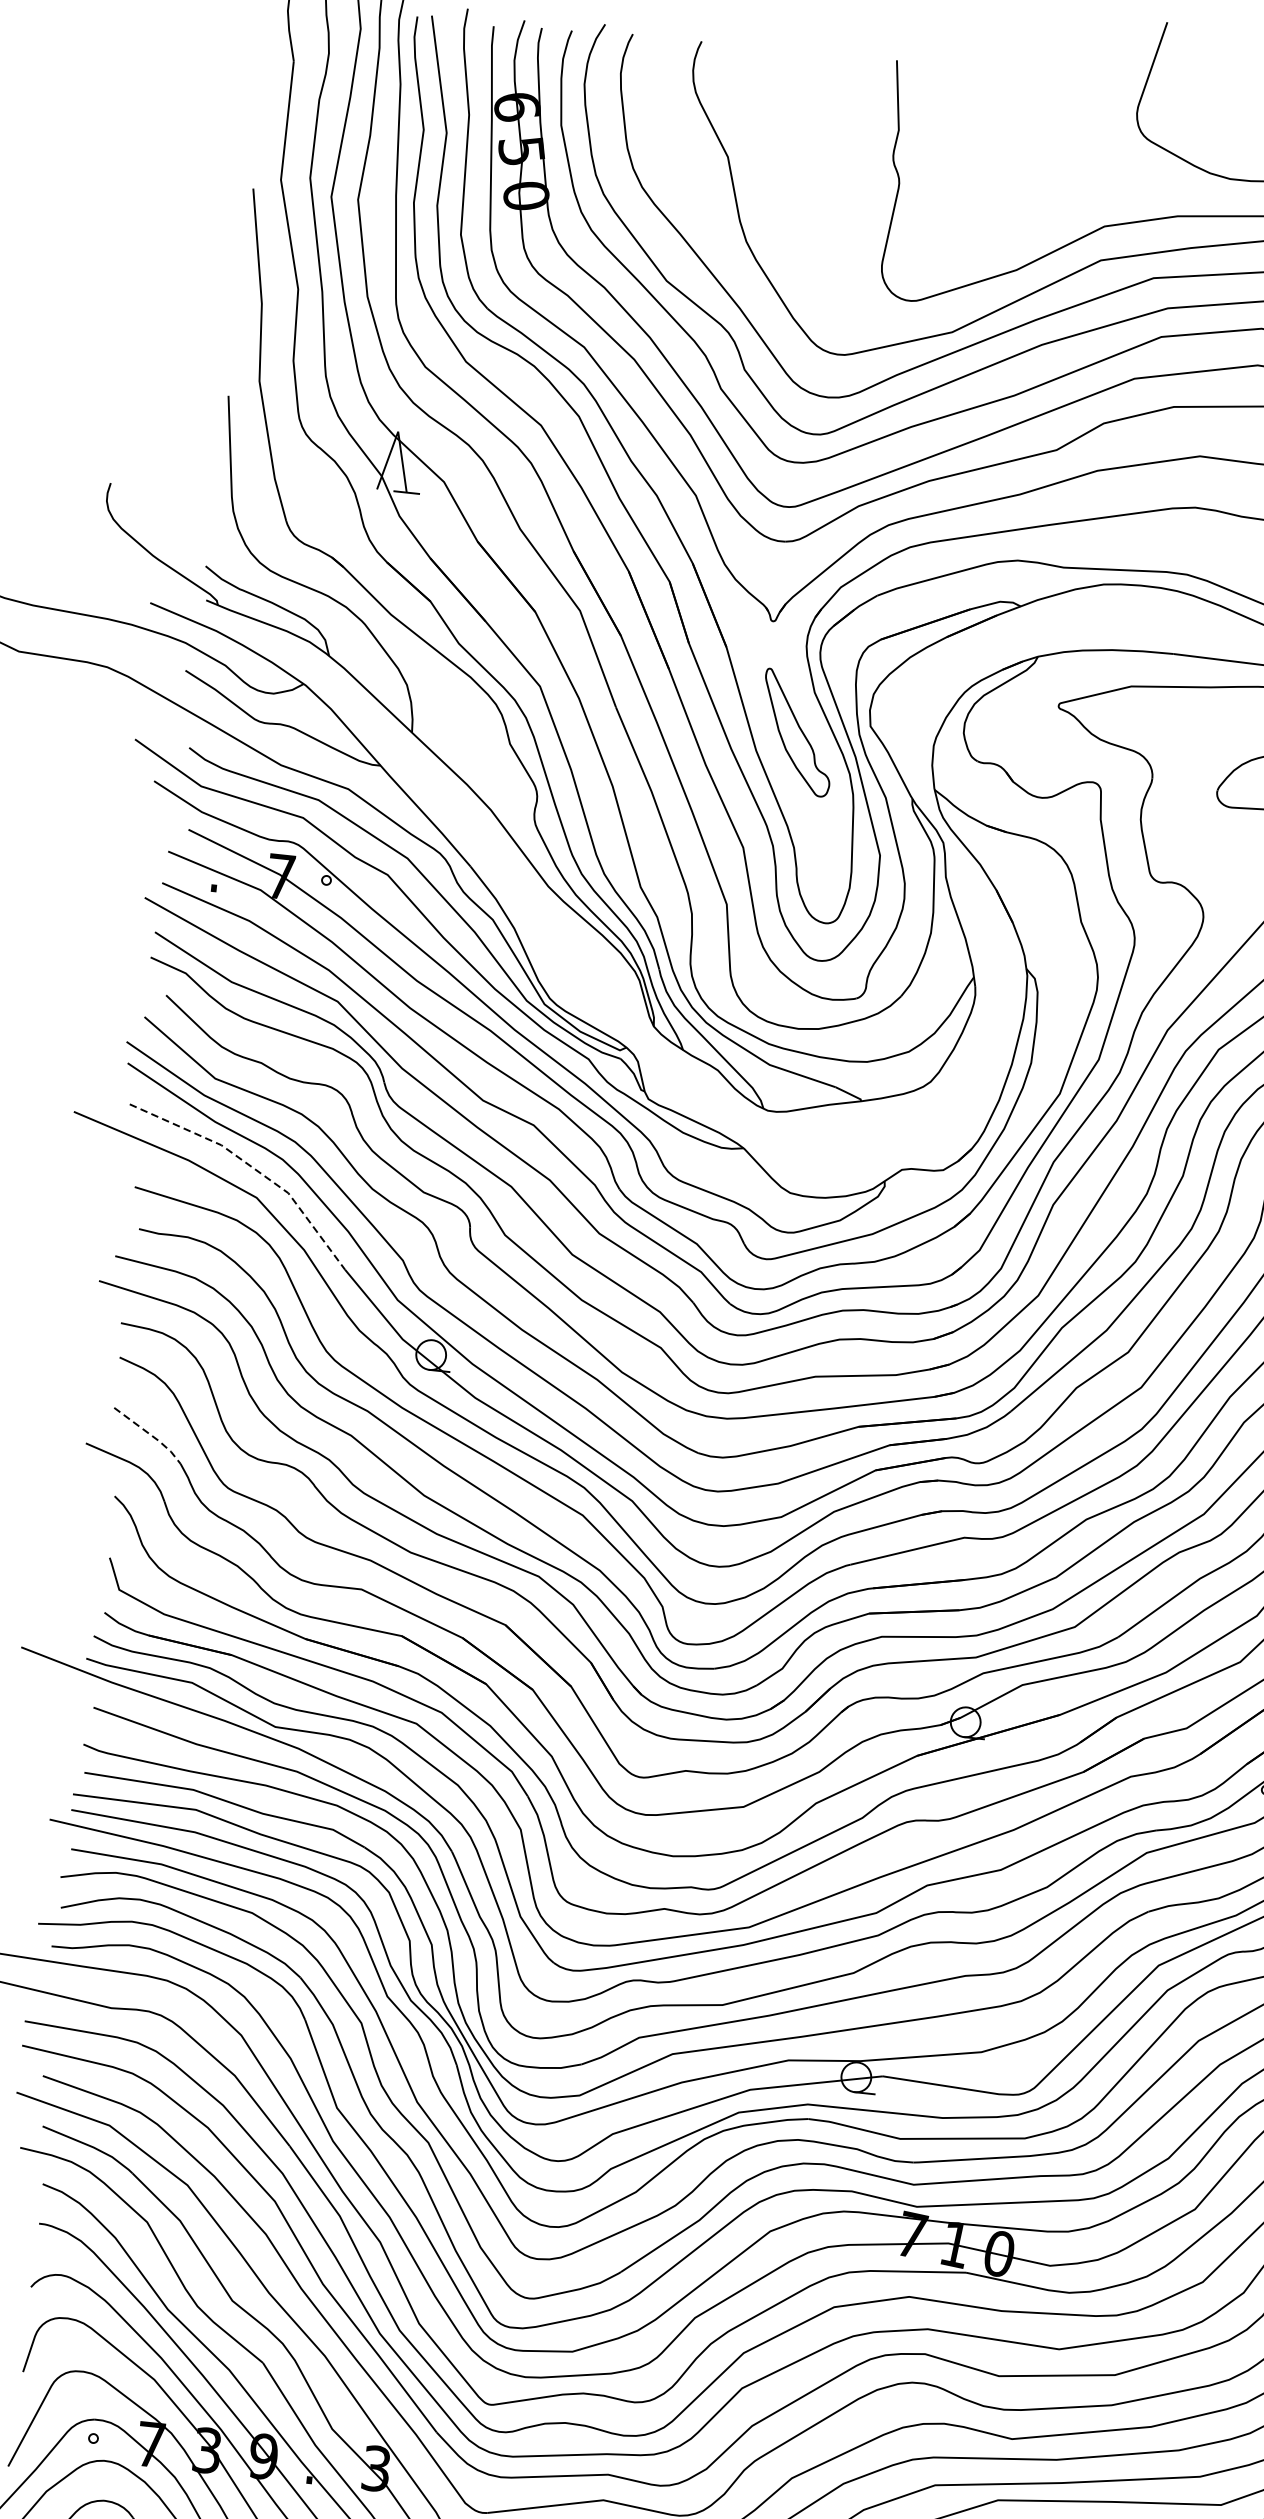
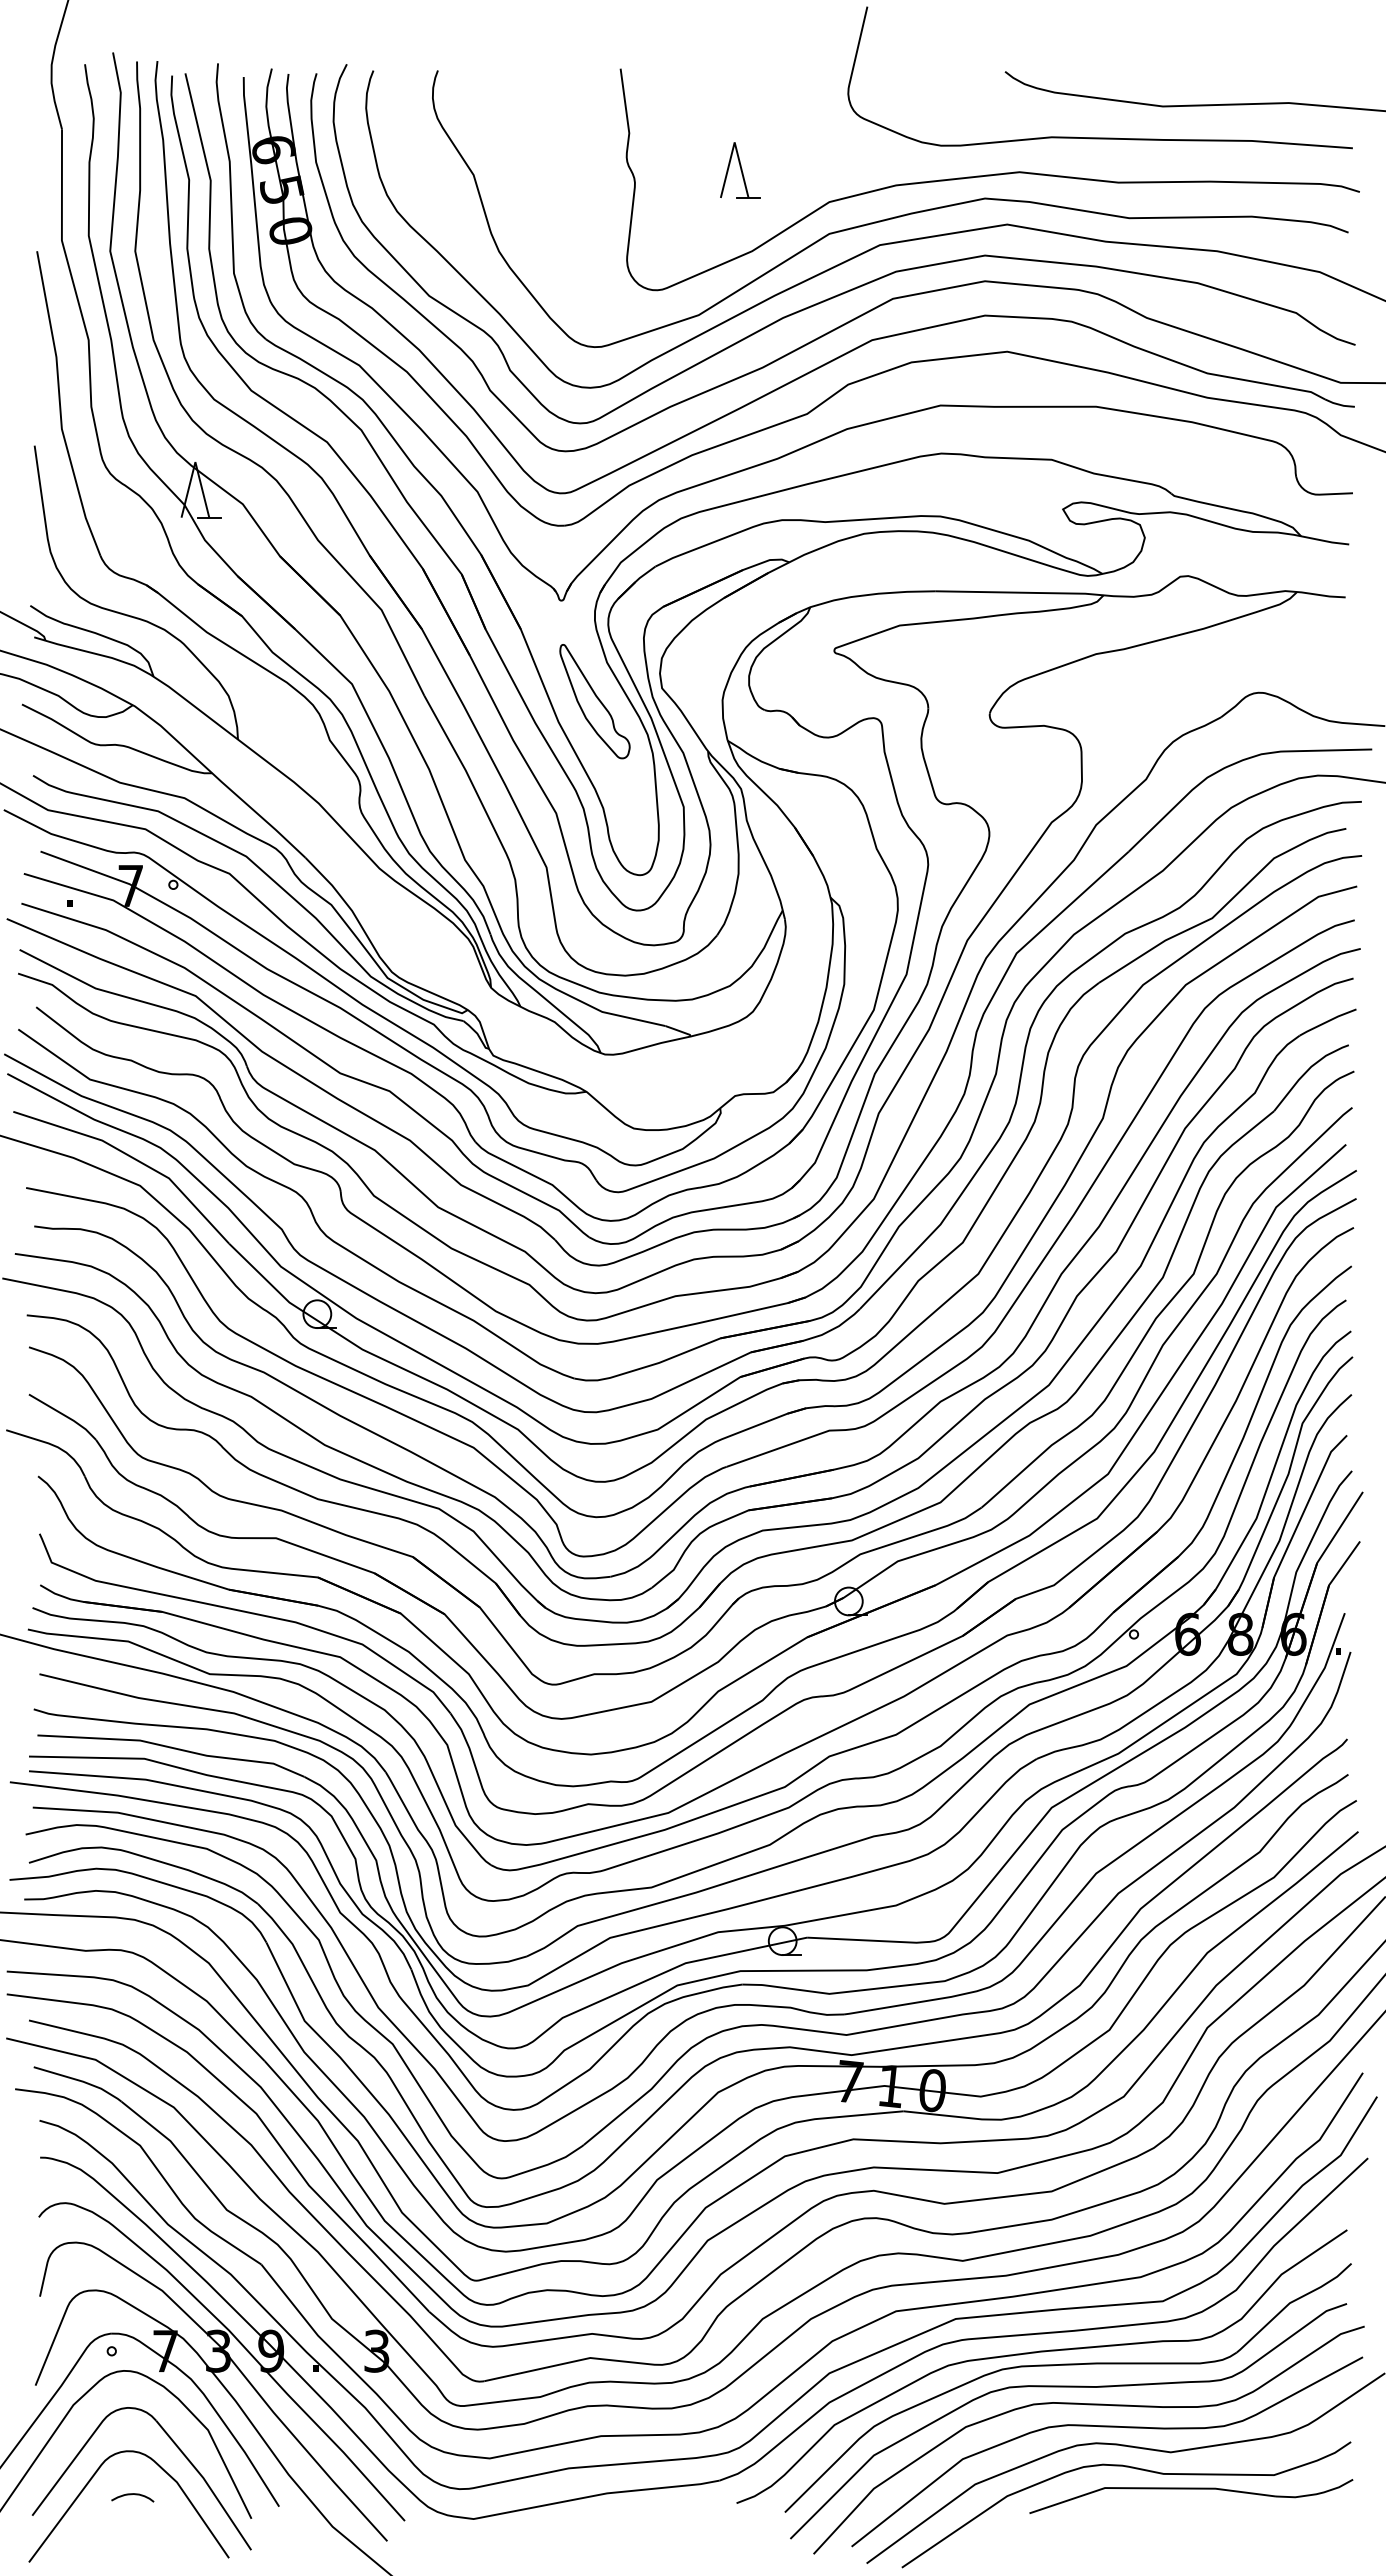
part: (1013, 182) -> (740, 170), added
line: (252, 1167) -> (133, 1158), dashed -> solid
line: (150, 1434) -> (65, 1415), dashed -> solid

